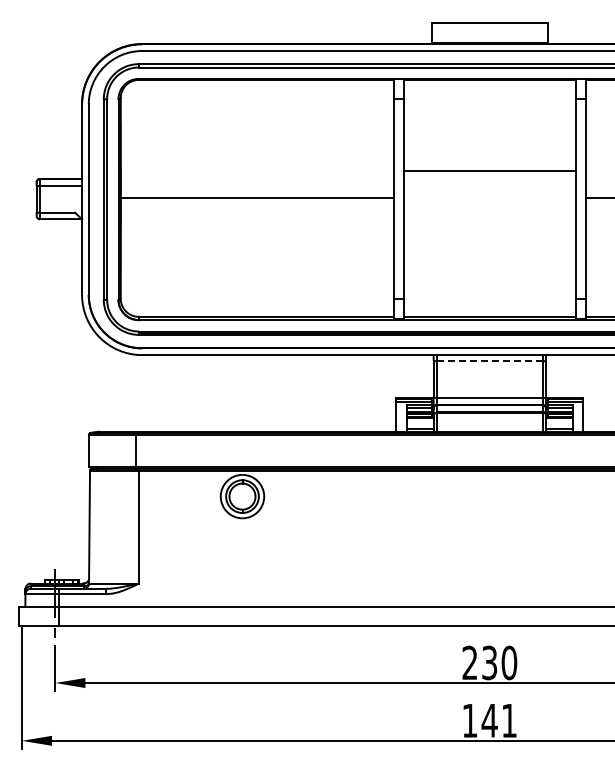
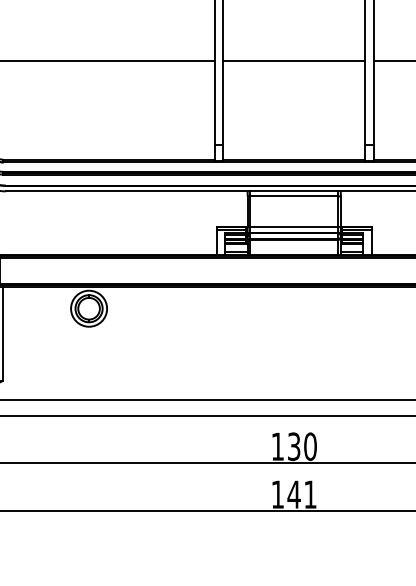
line: (489, 171) -> (293, 61), moved
line: (489, 361) -> (293, 196), dashed -> solid
text: (469, 662) -> (277, 446), 230 -> 130

